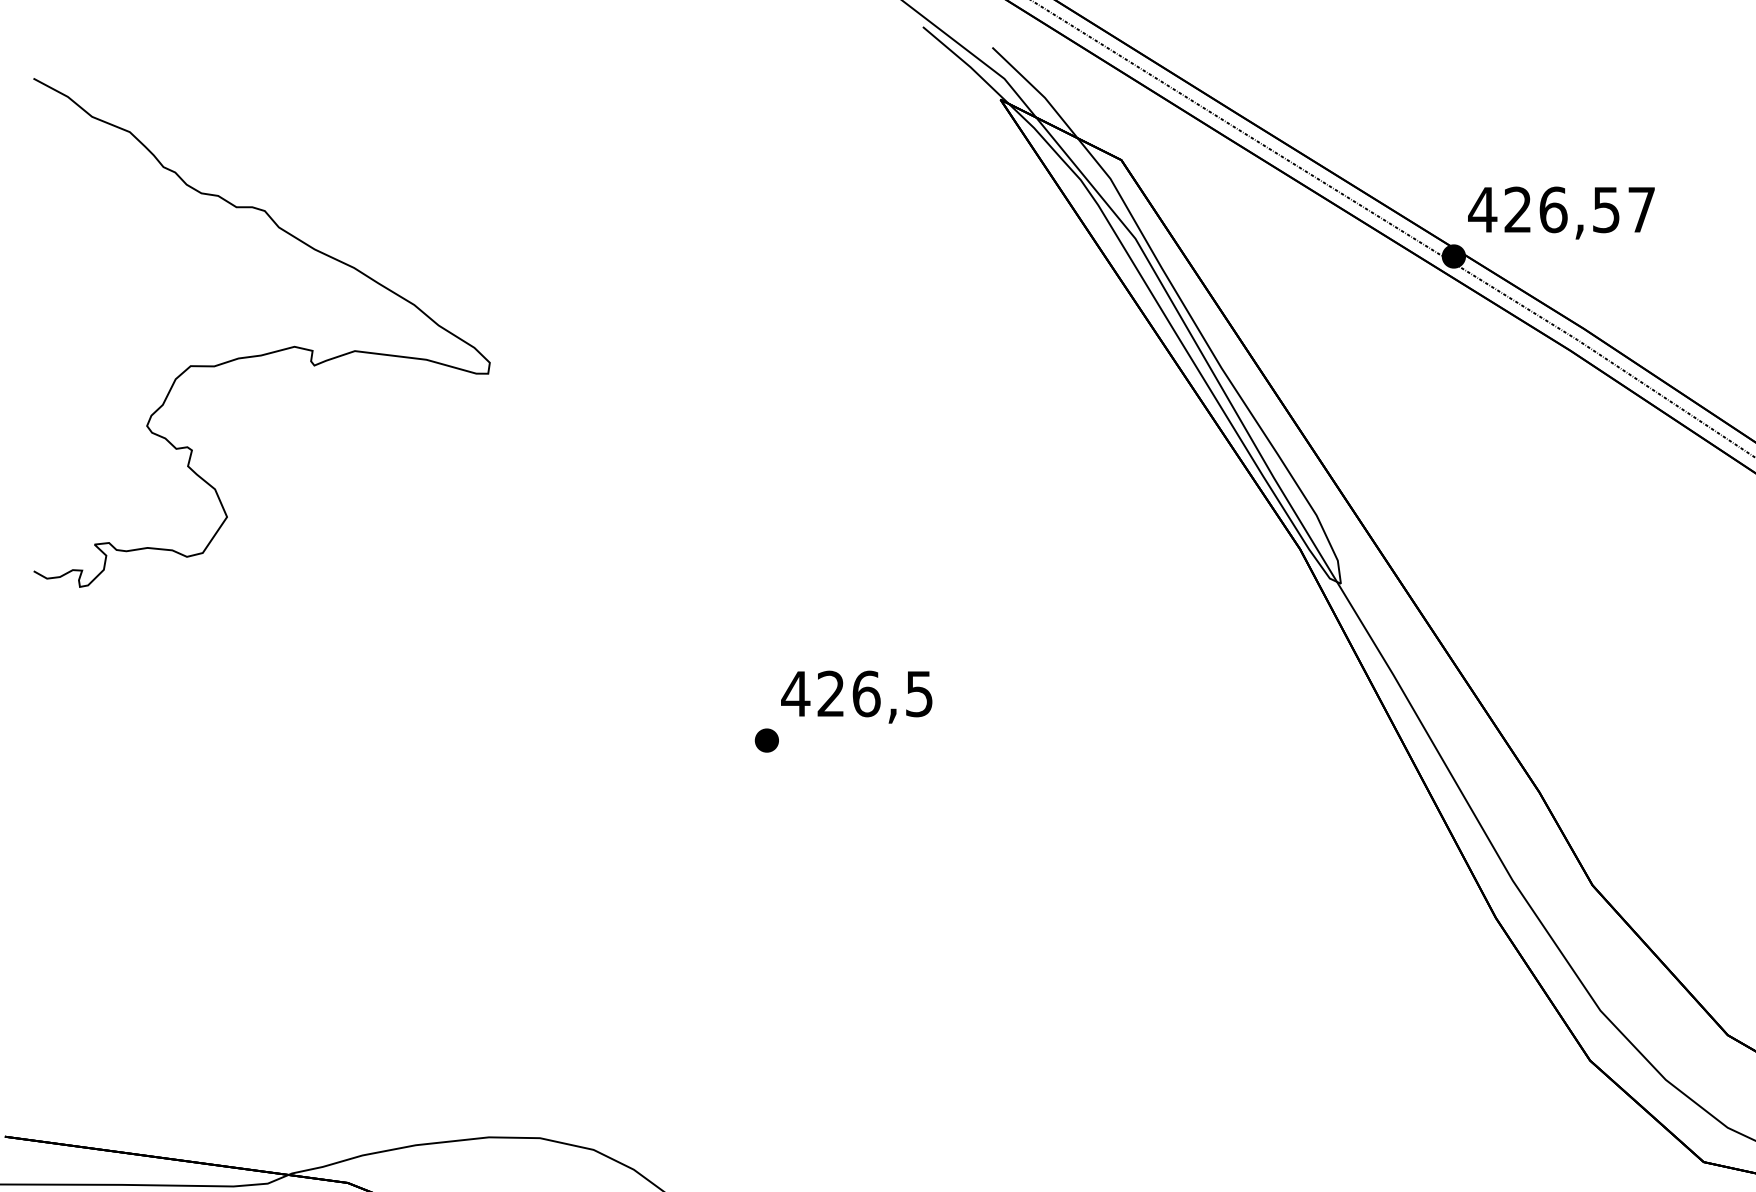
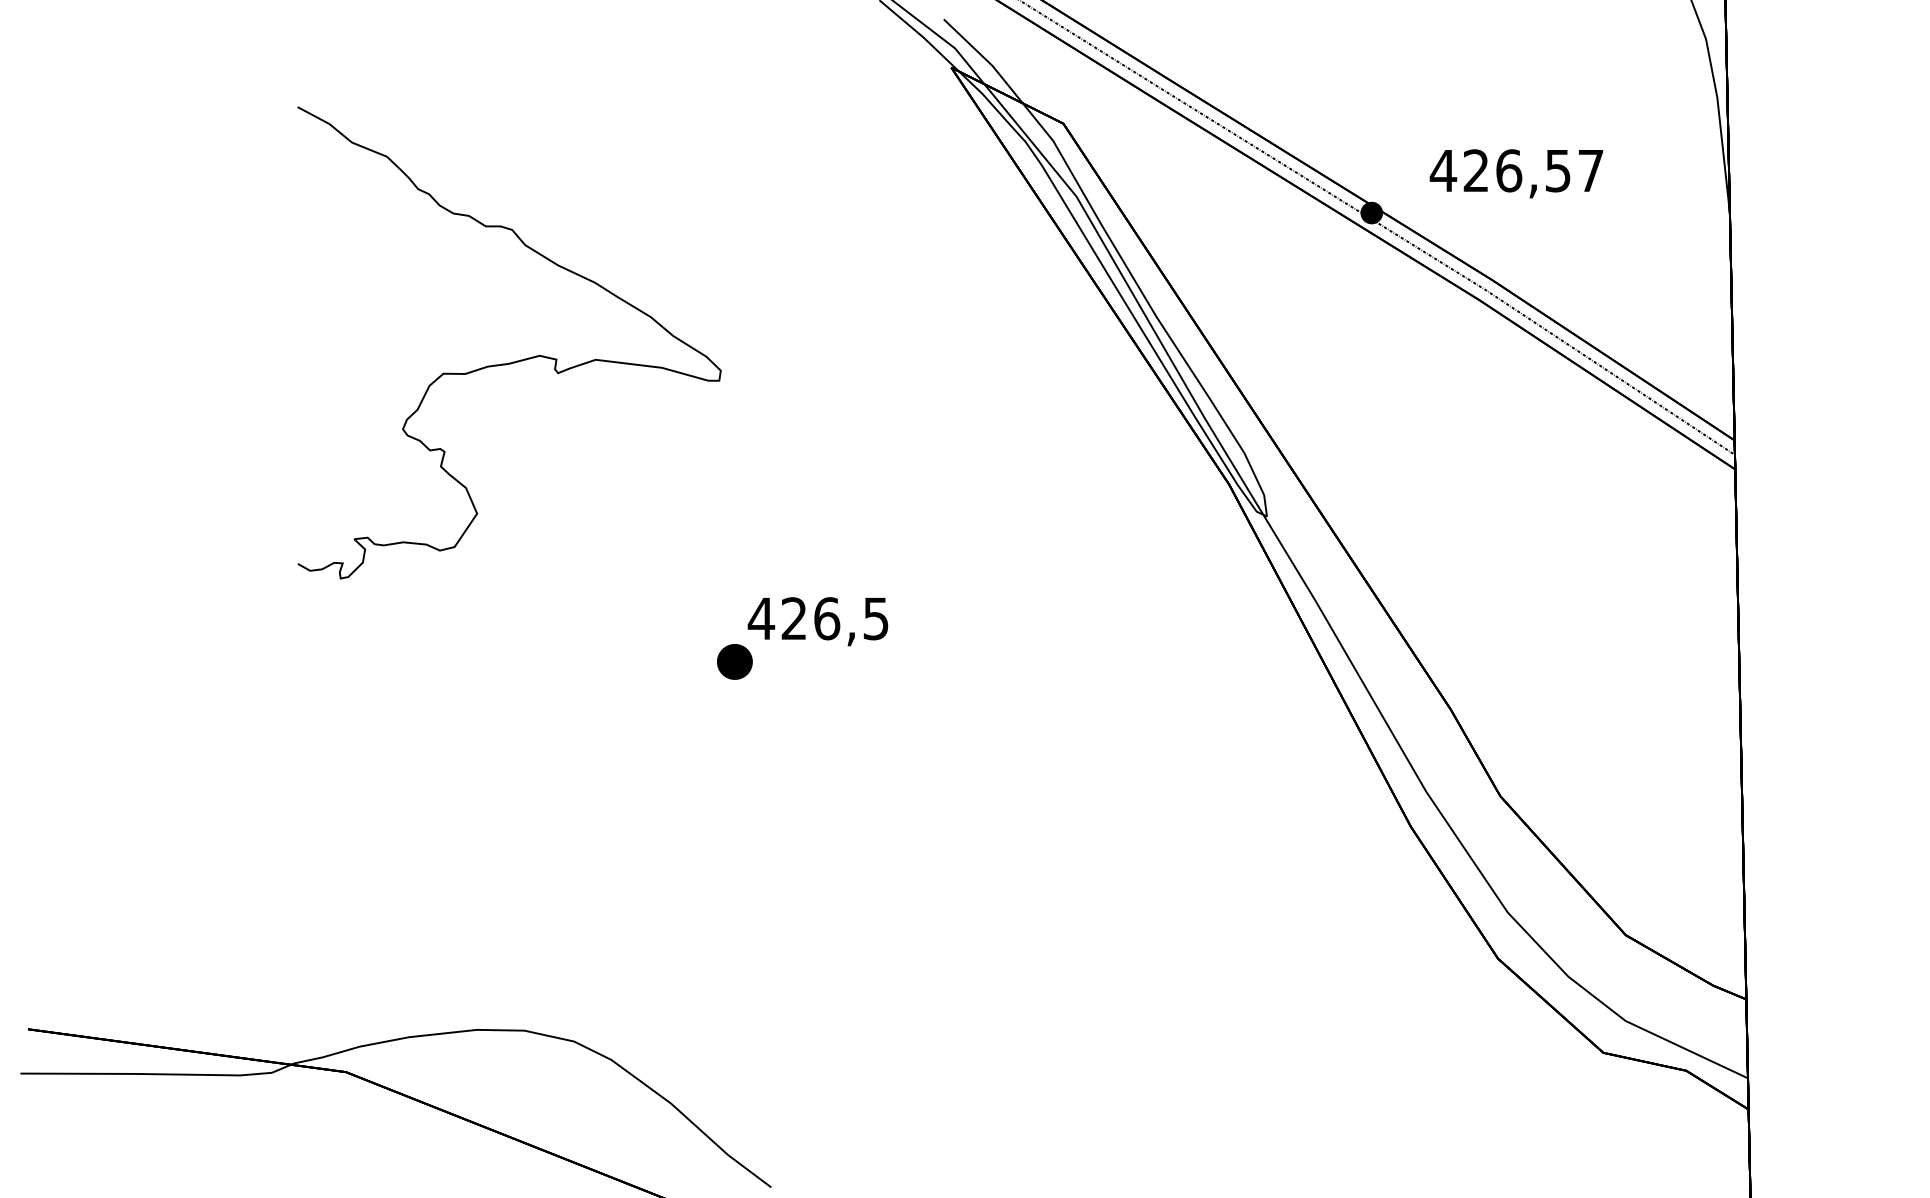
text: (1560, 212) -> (1515, 173), moved
curve: (269, 351) -> (516, 360), moved
part: (766, 740) -> (734, 661), size x1.6

